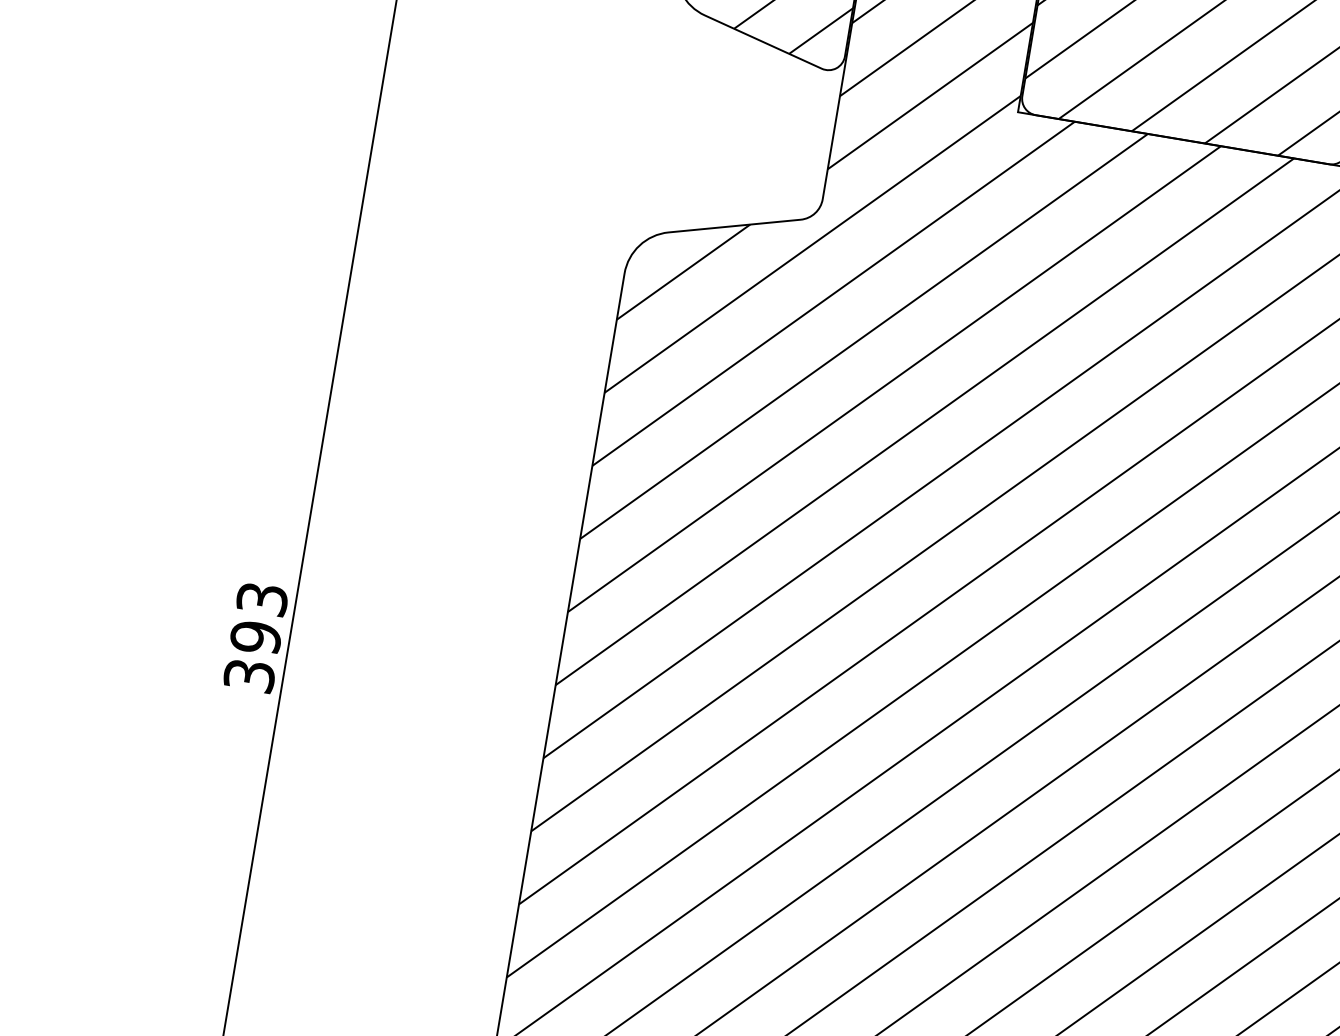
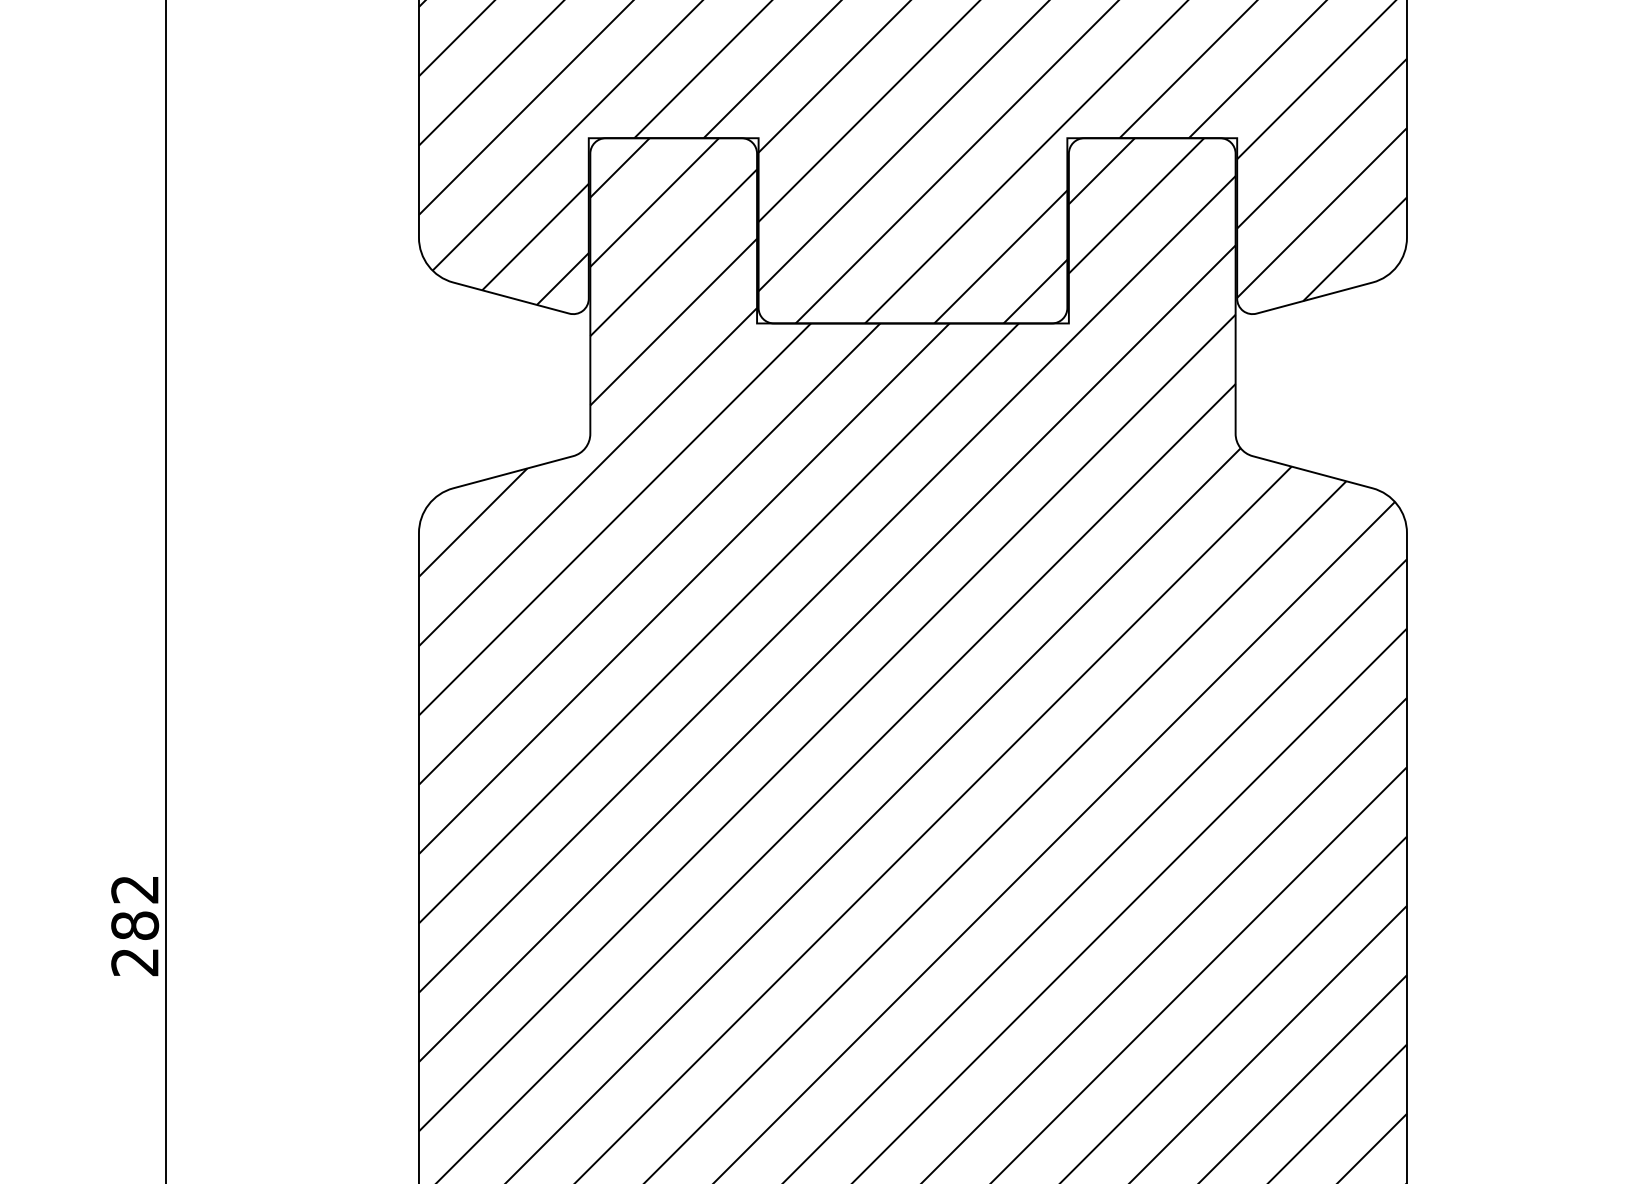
text: (256, 637) -> (135, 925), 393 -> 282

